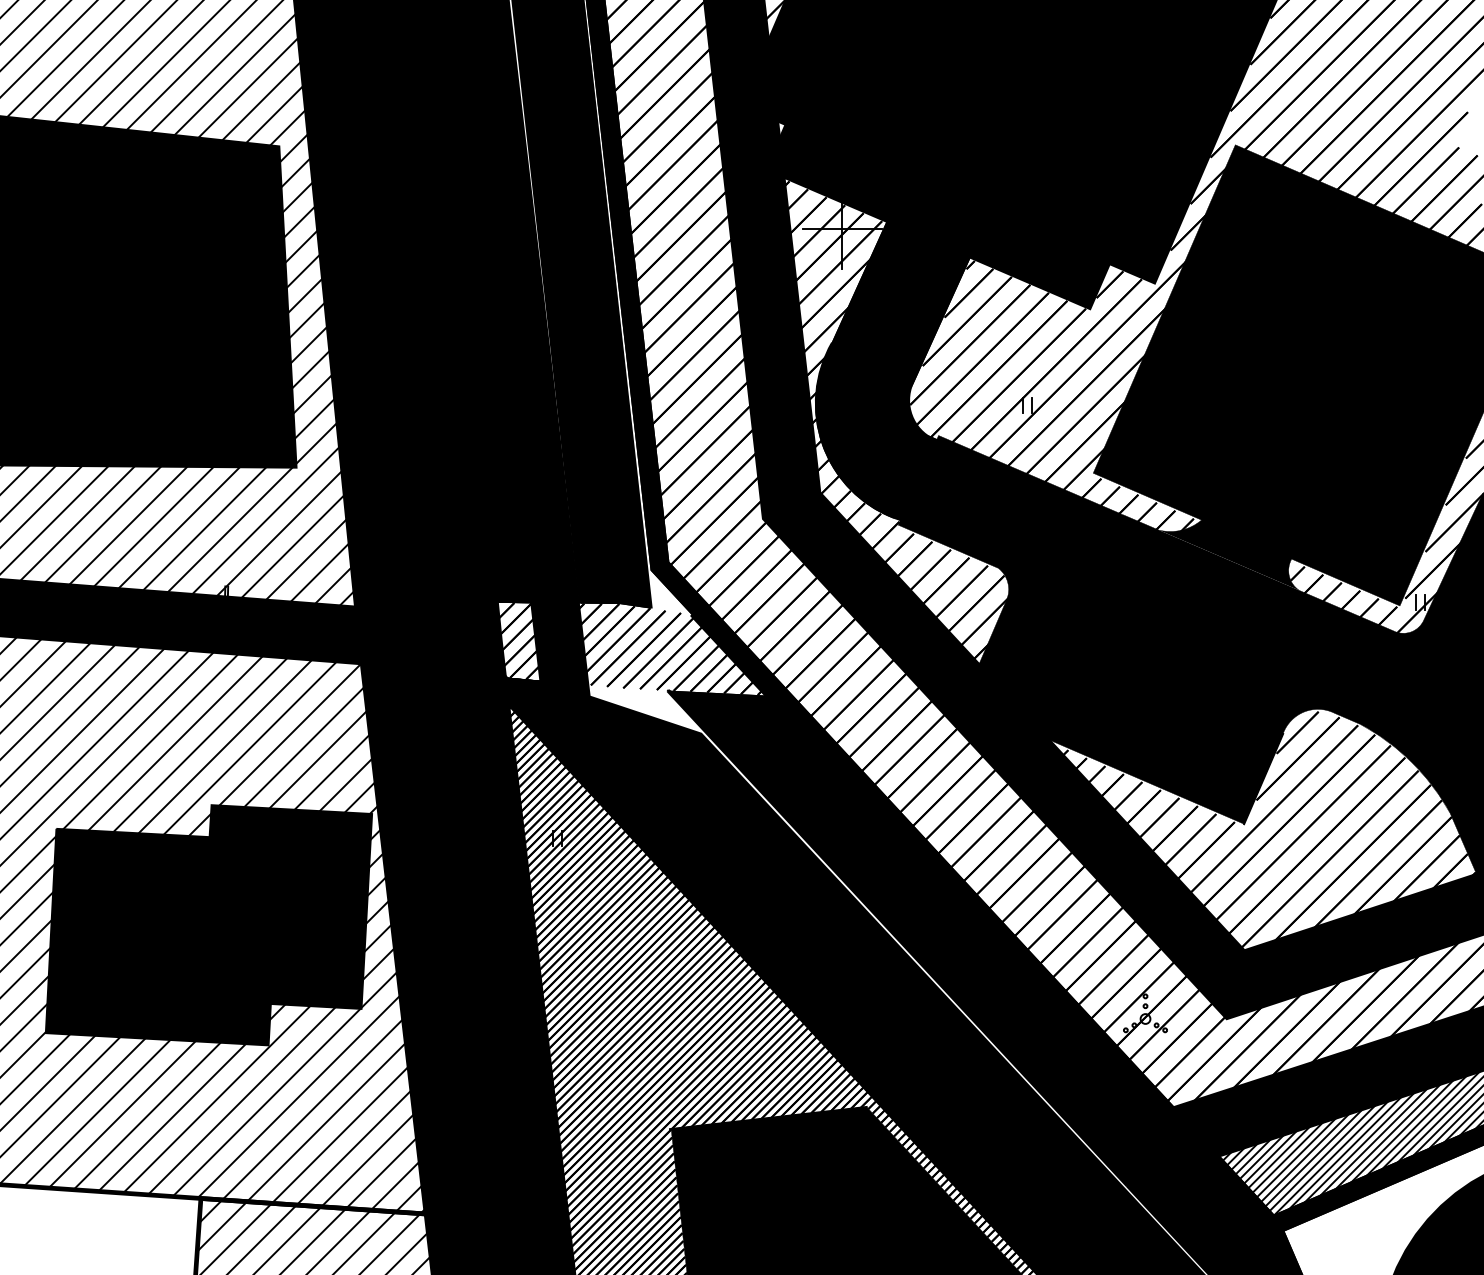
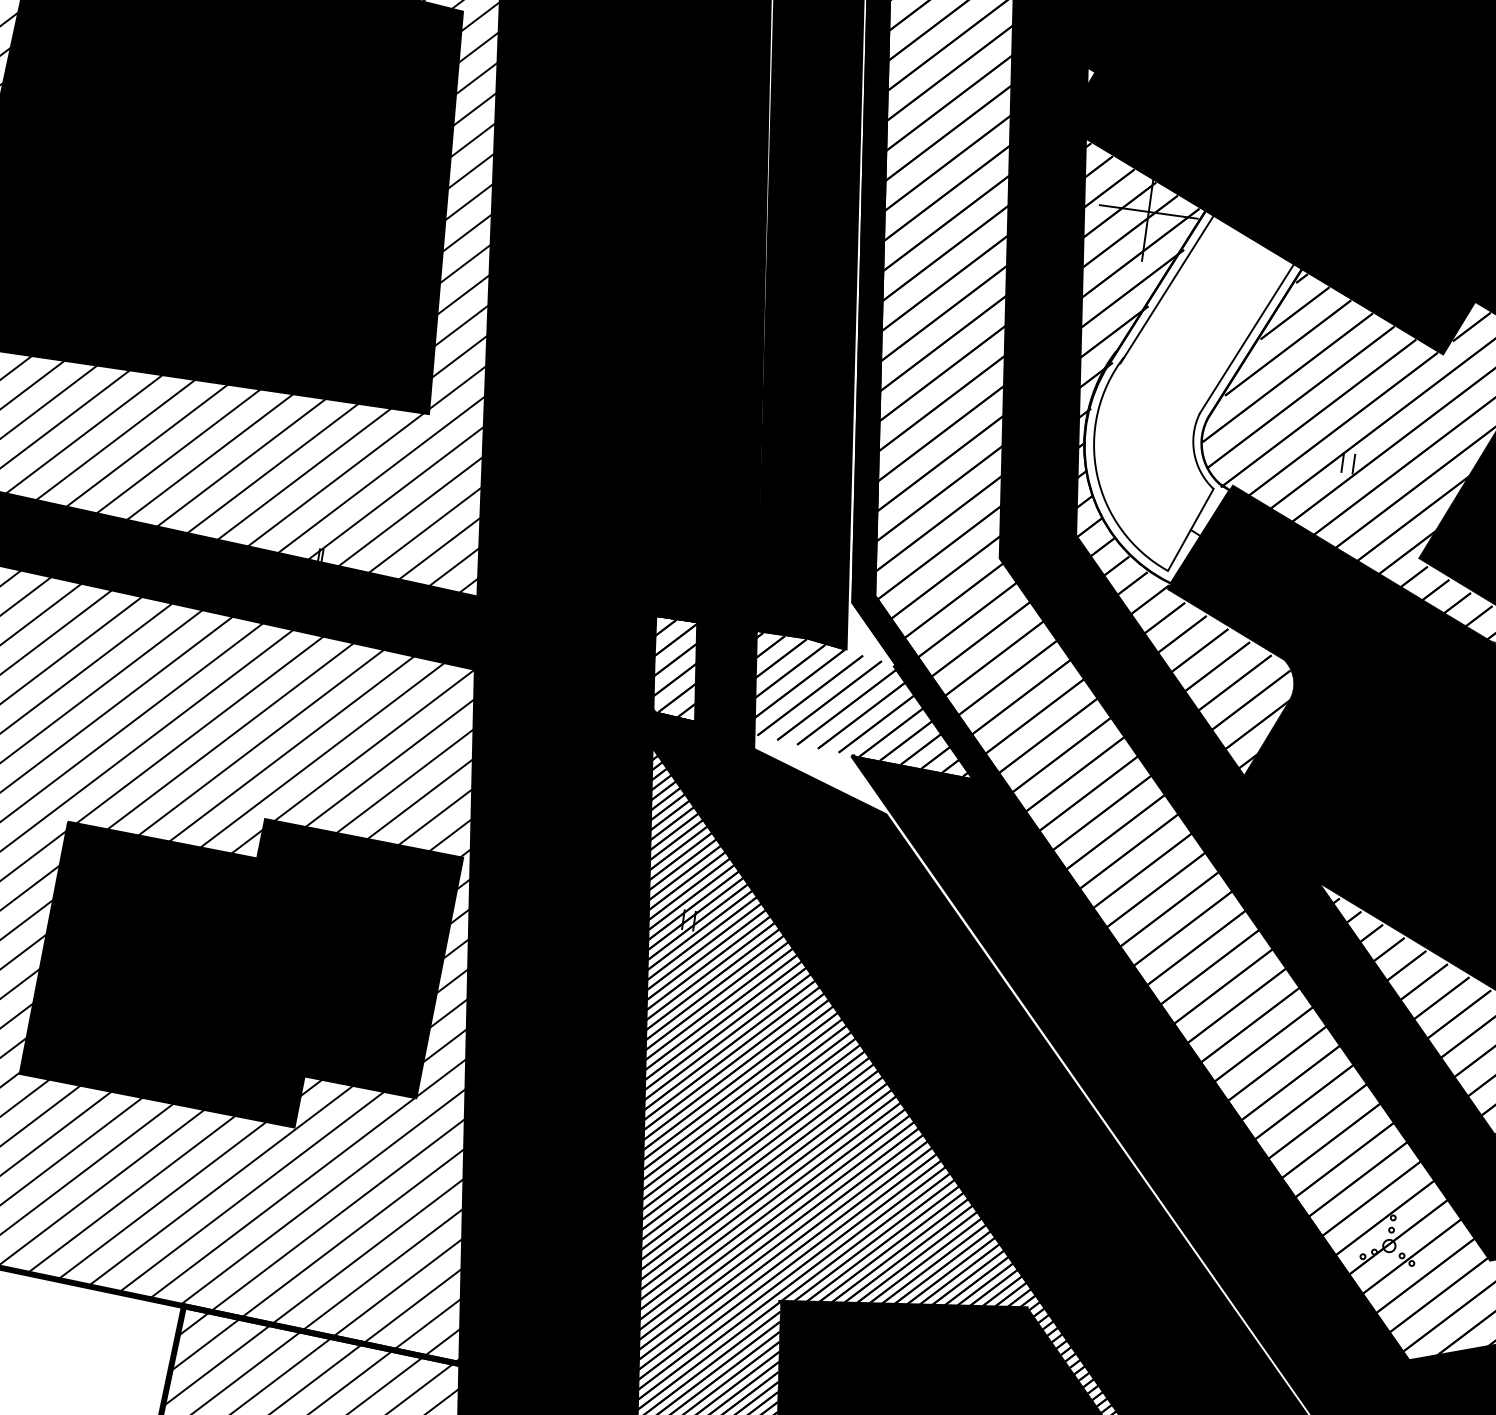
fill: (901, 352) -> (1200, 375), removed

